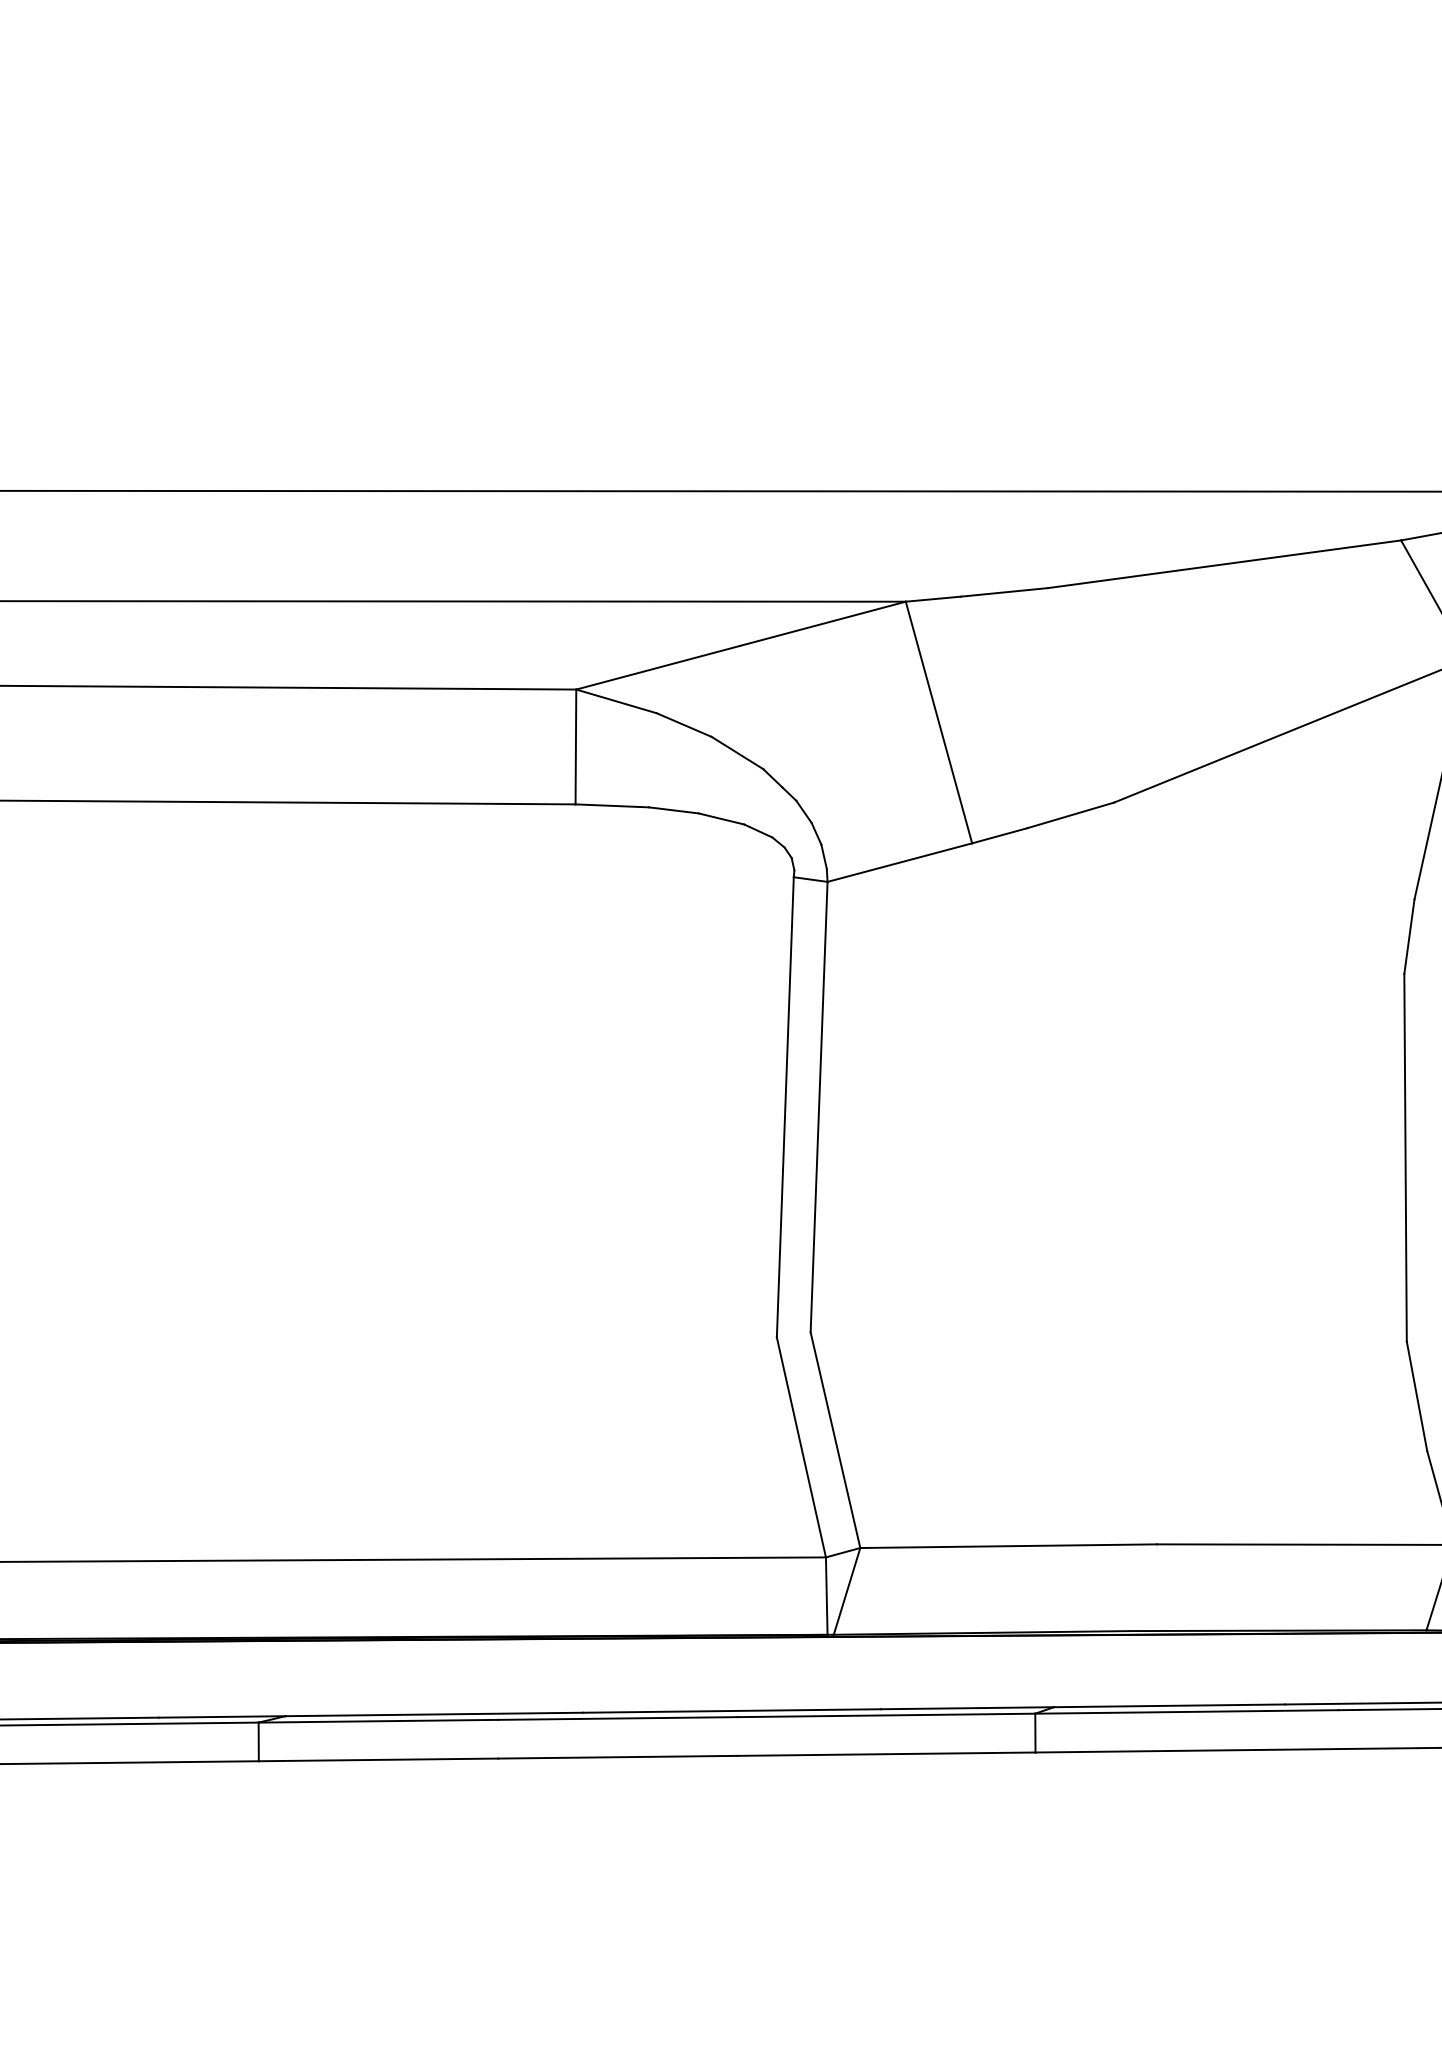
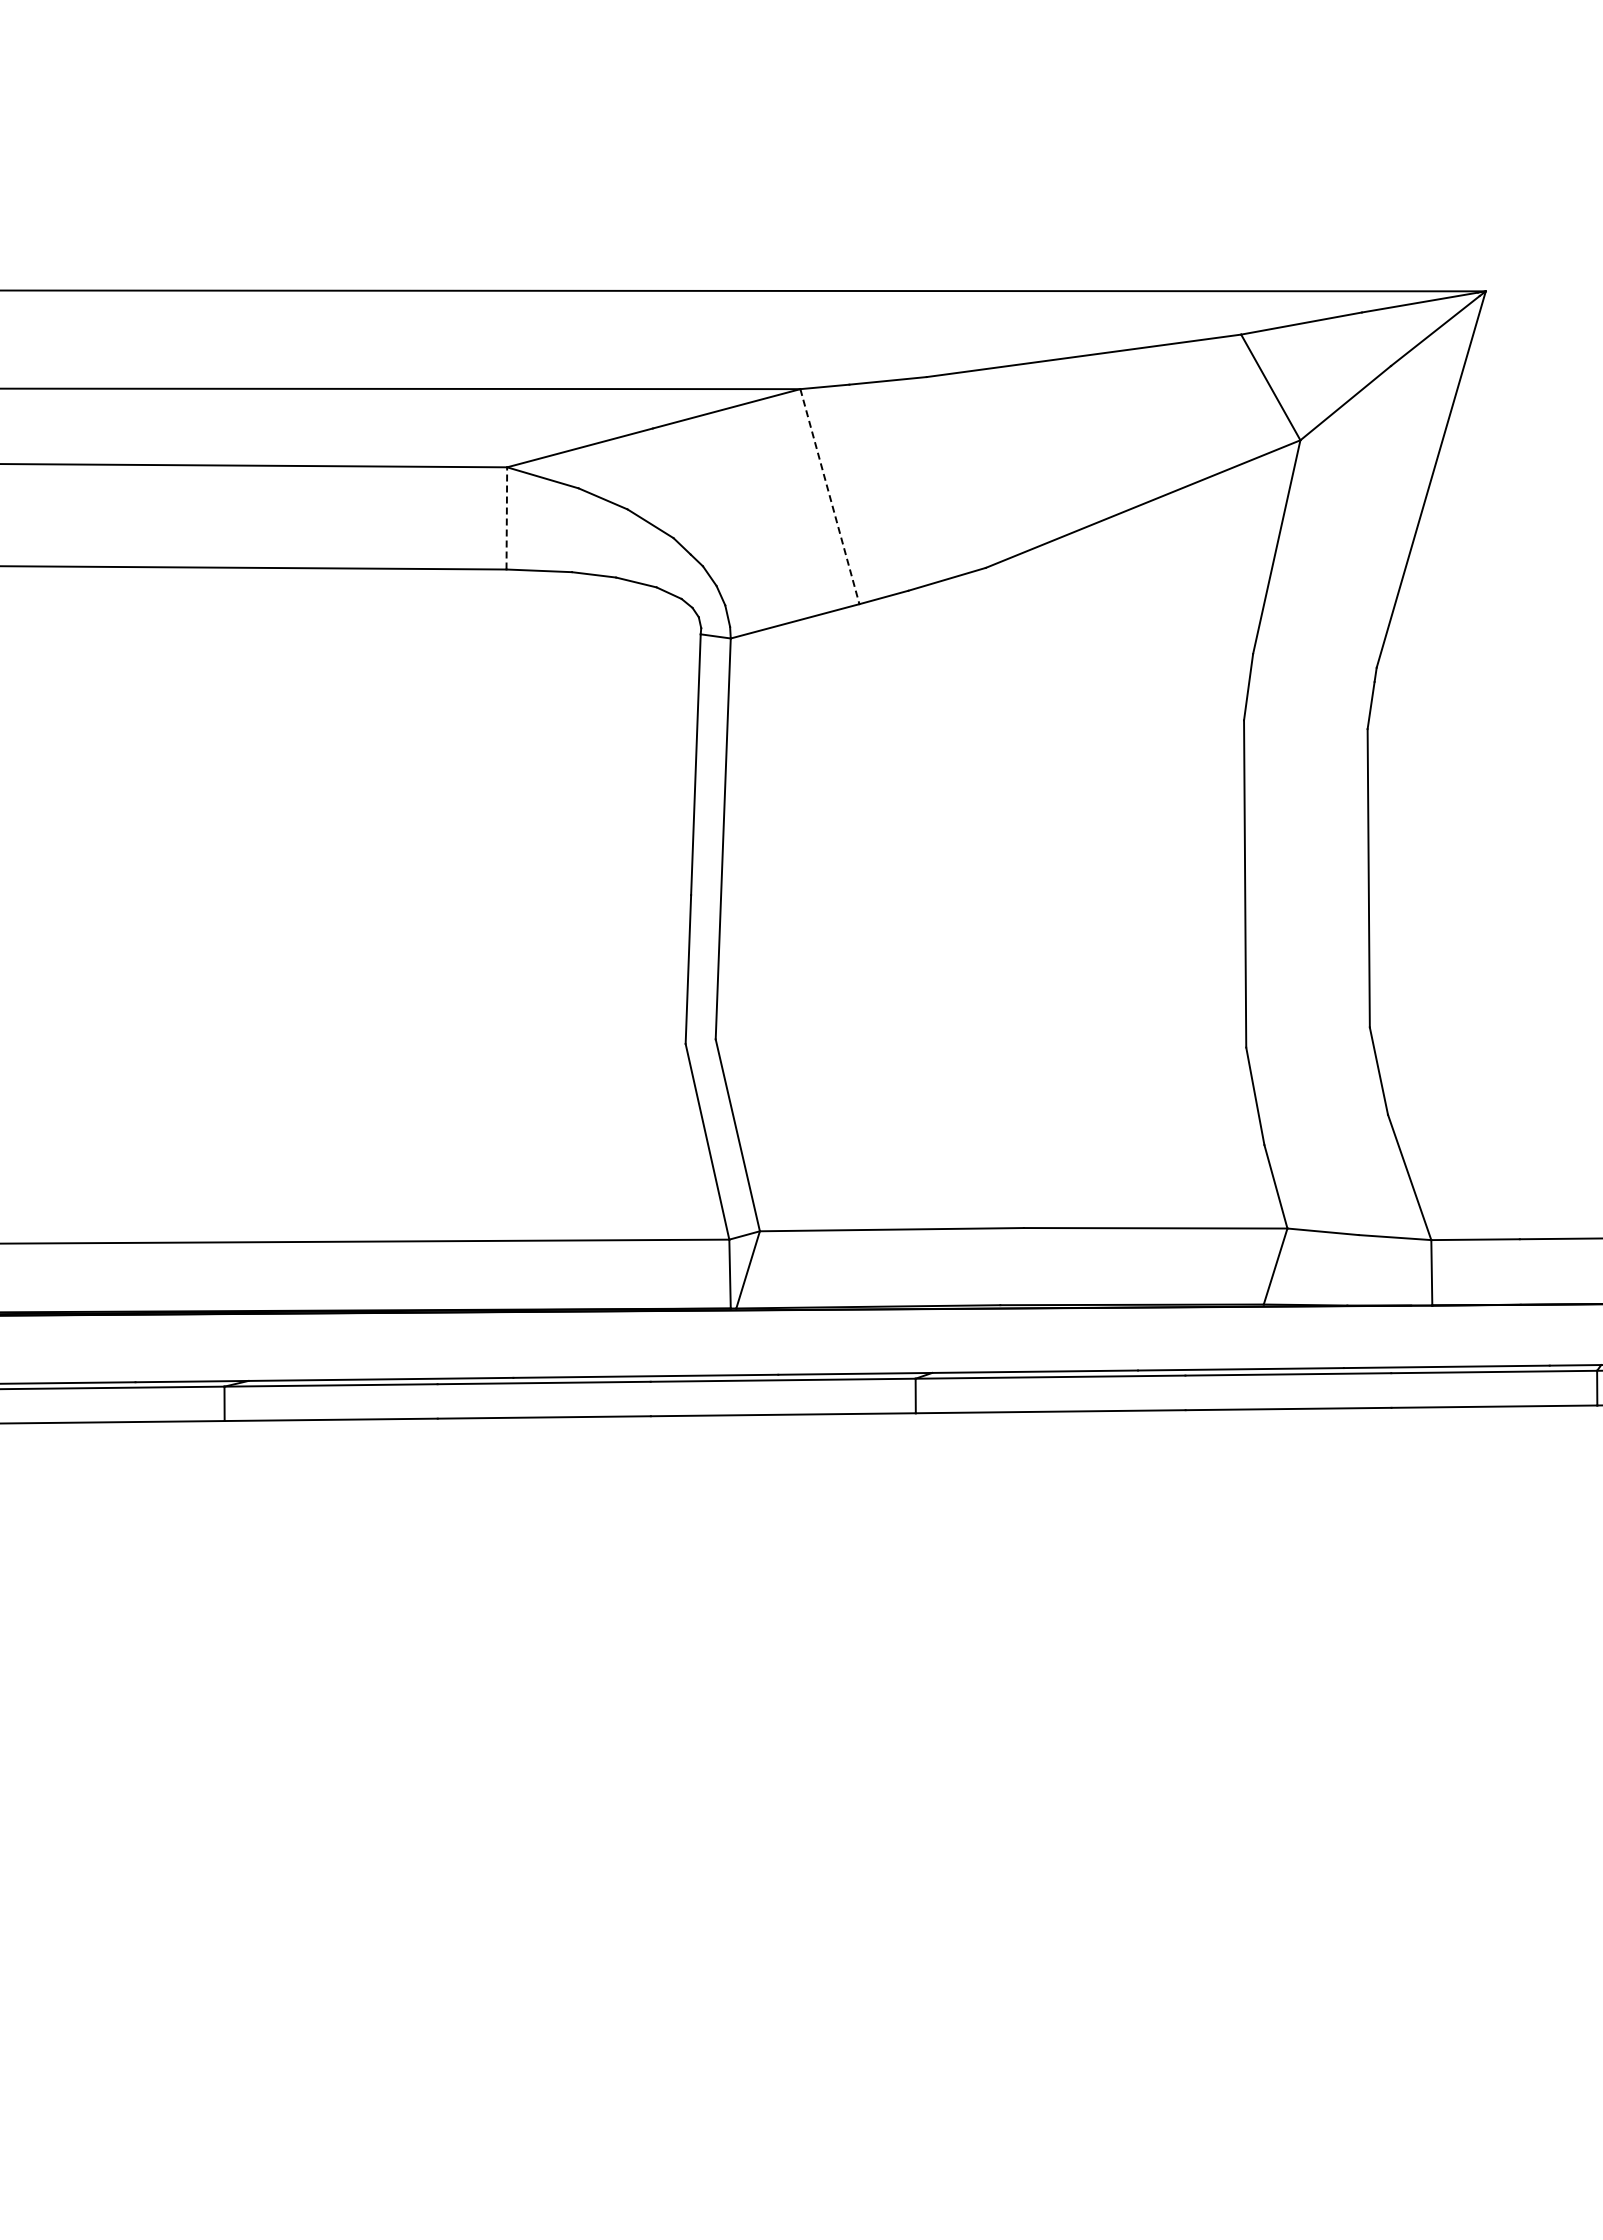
line: (939, 723) -> (830, 497), solid -> dashed
line: (575, 745) -> (506, 517), solid -> dashed

